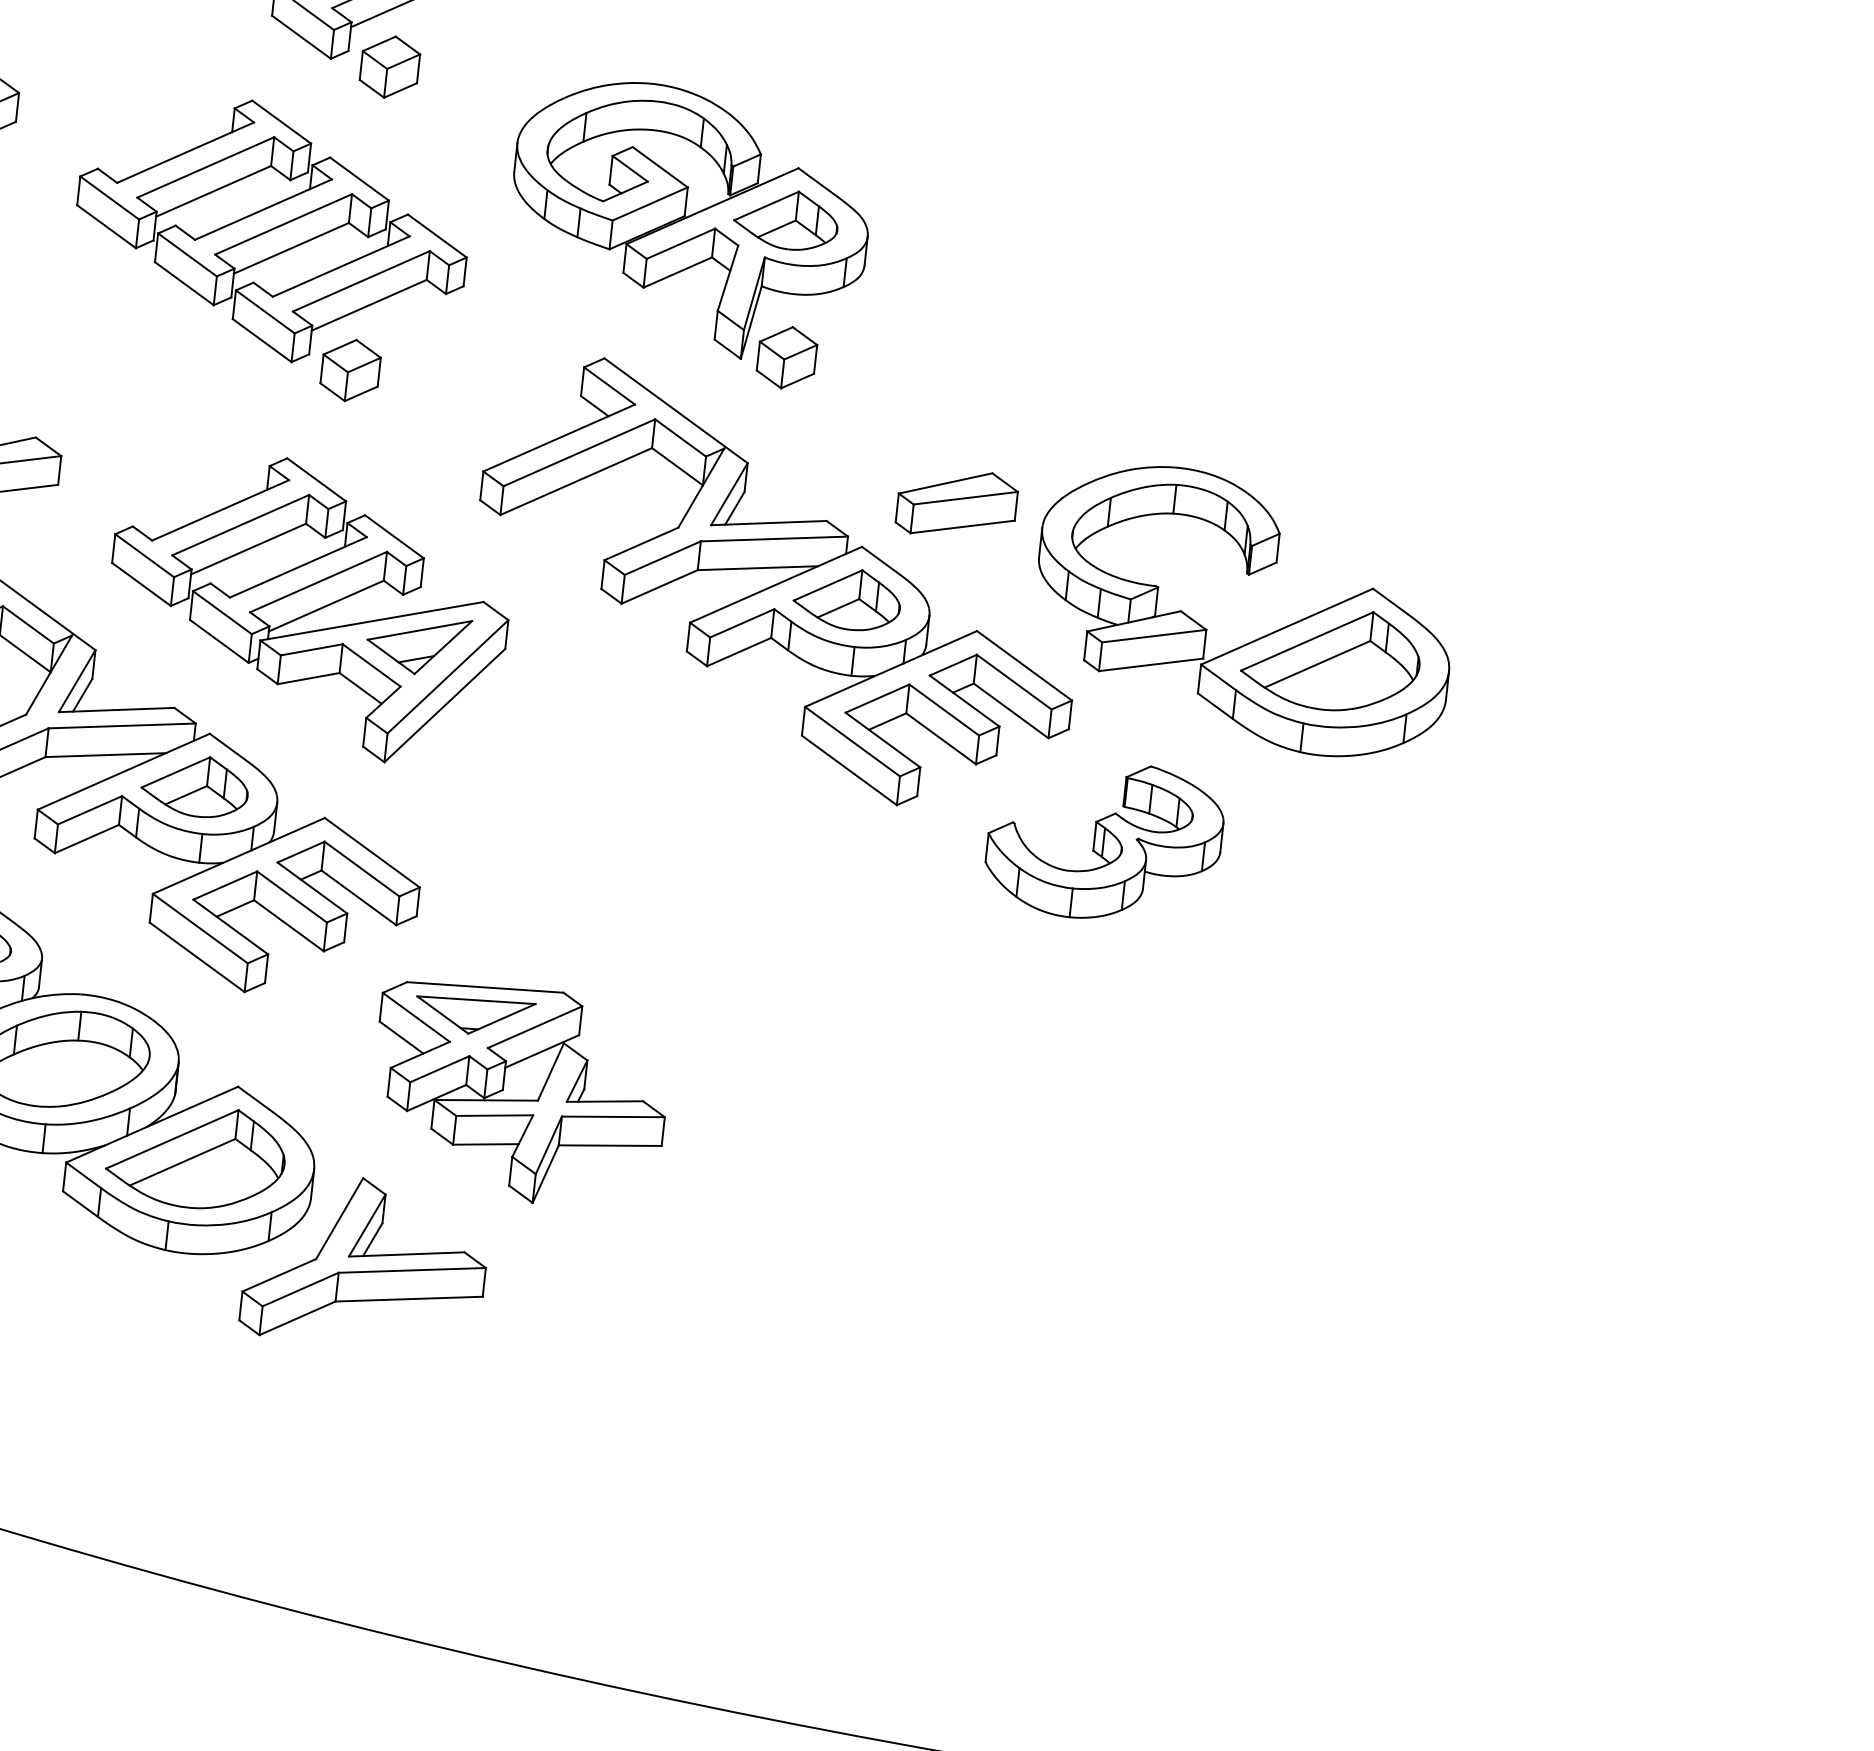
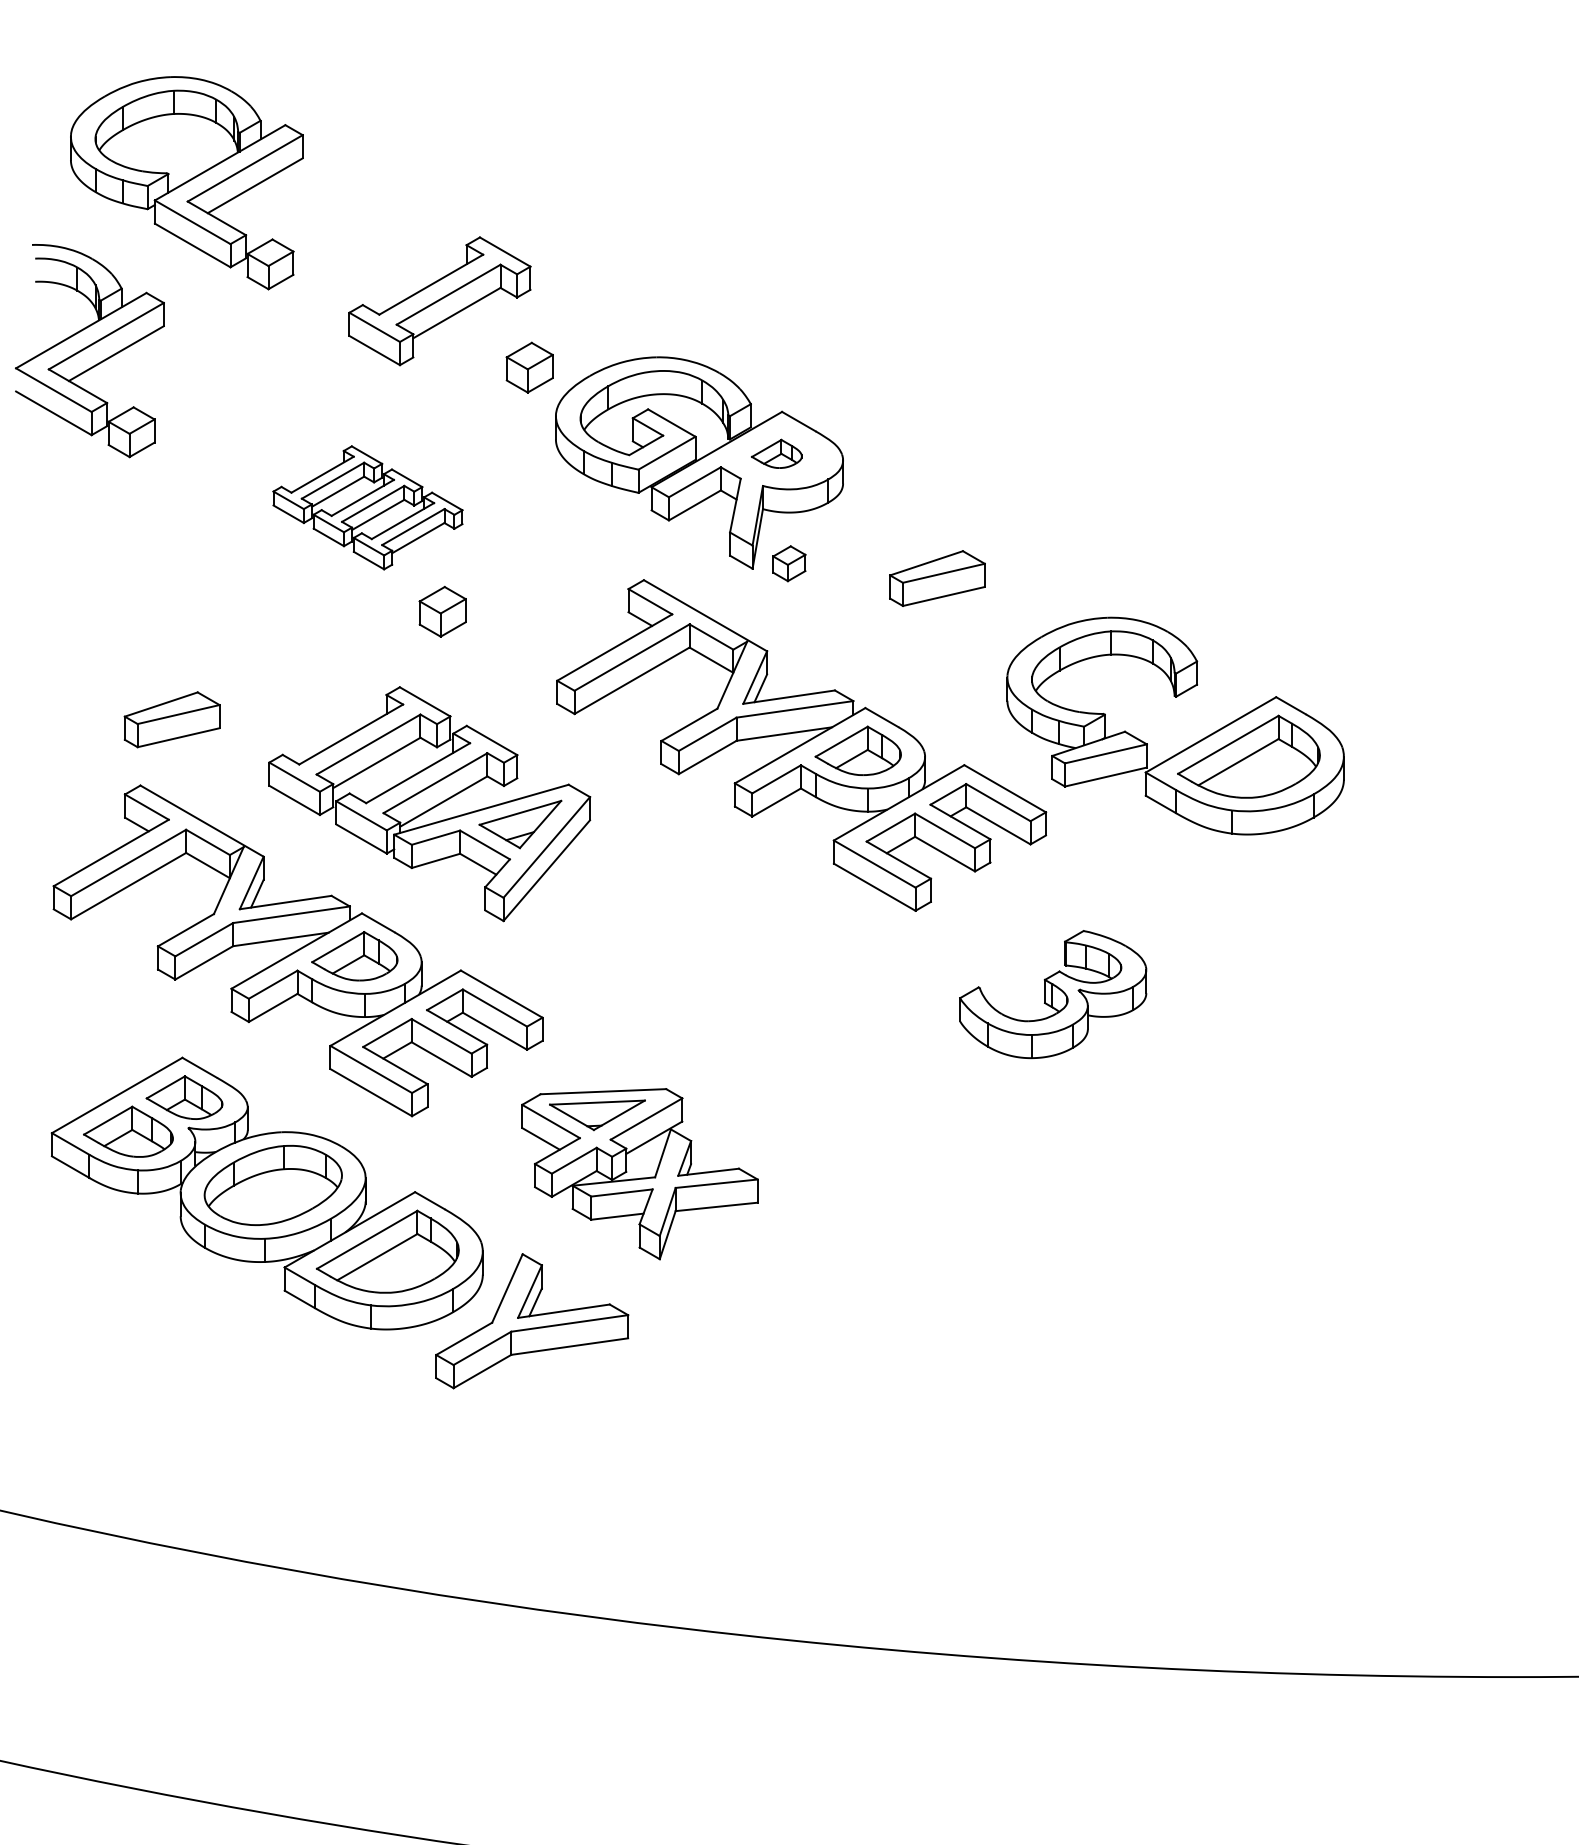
part: (389, 66) -> (529, 367), moved
part: (786, 219) -> (776, 453), size x0.6
part: (271, 230) -> (367, 507), size x0.6
part: (787, 357) -> (789, 563), size x0.7
part: (957, 503) -> (937, 578), moved
part: (1105, 841) -> (1053, 994), moved

